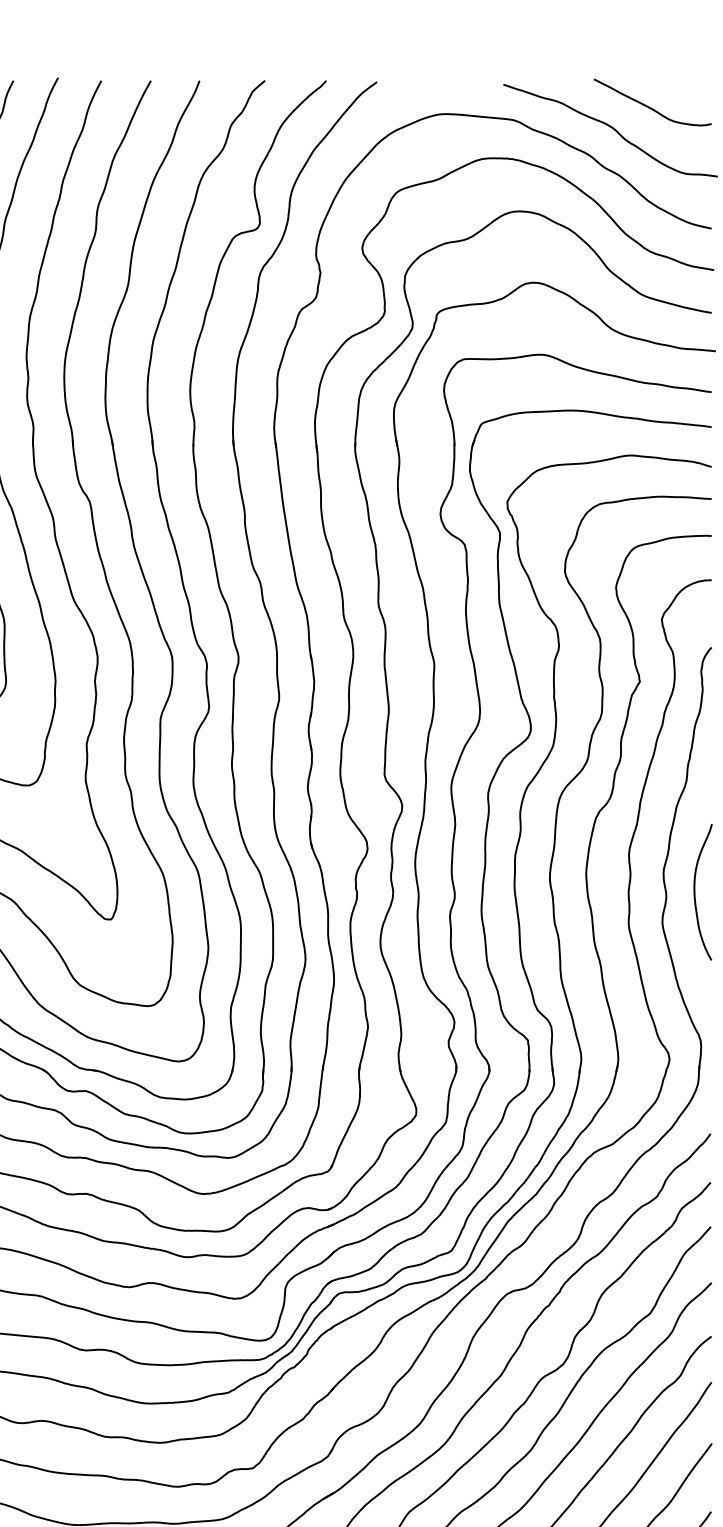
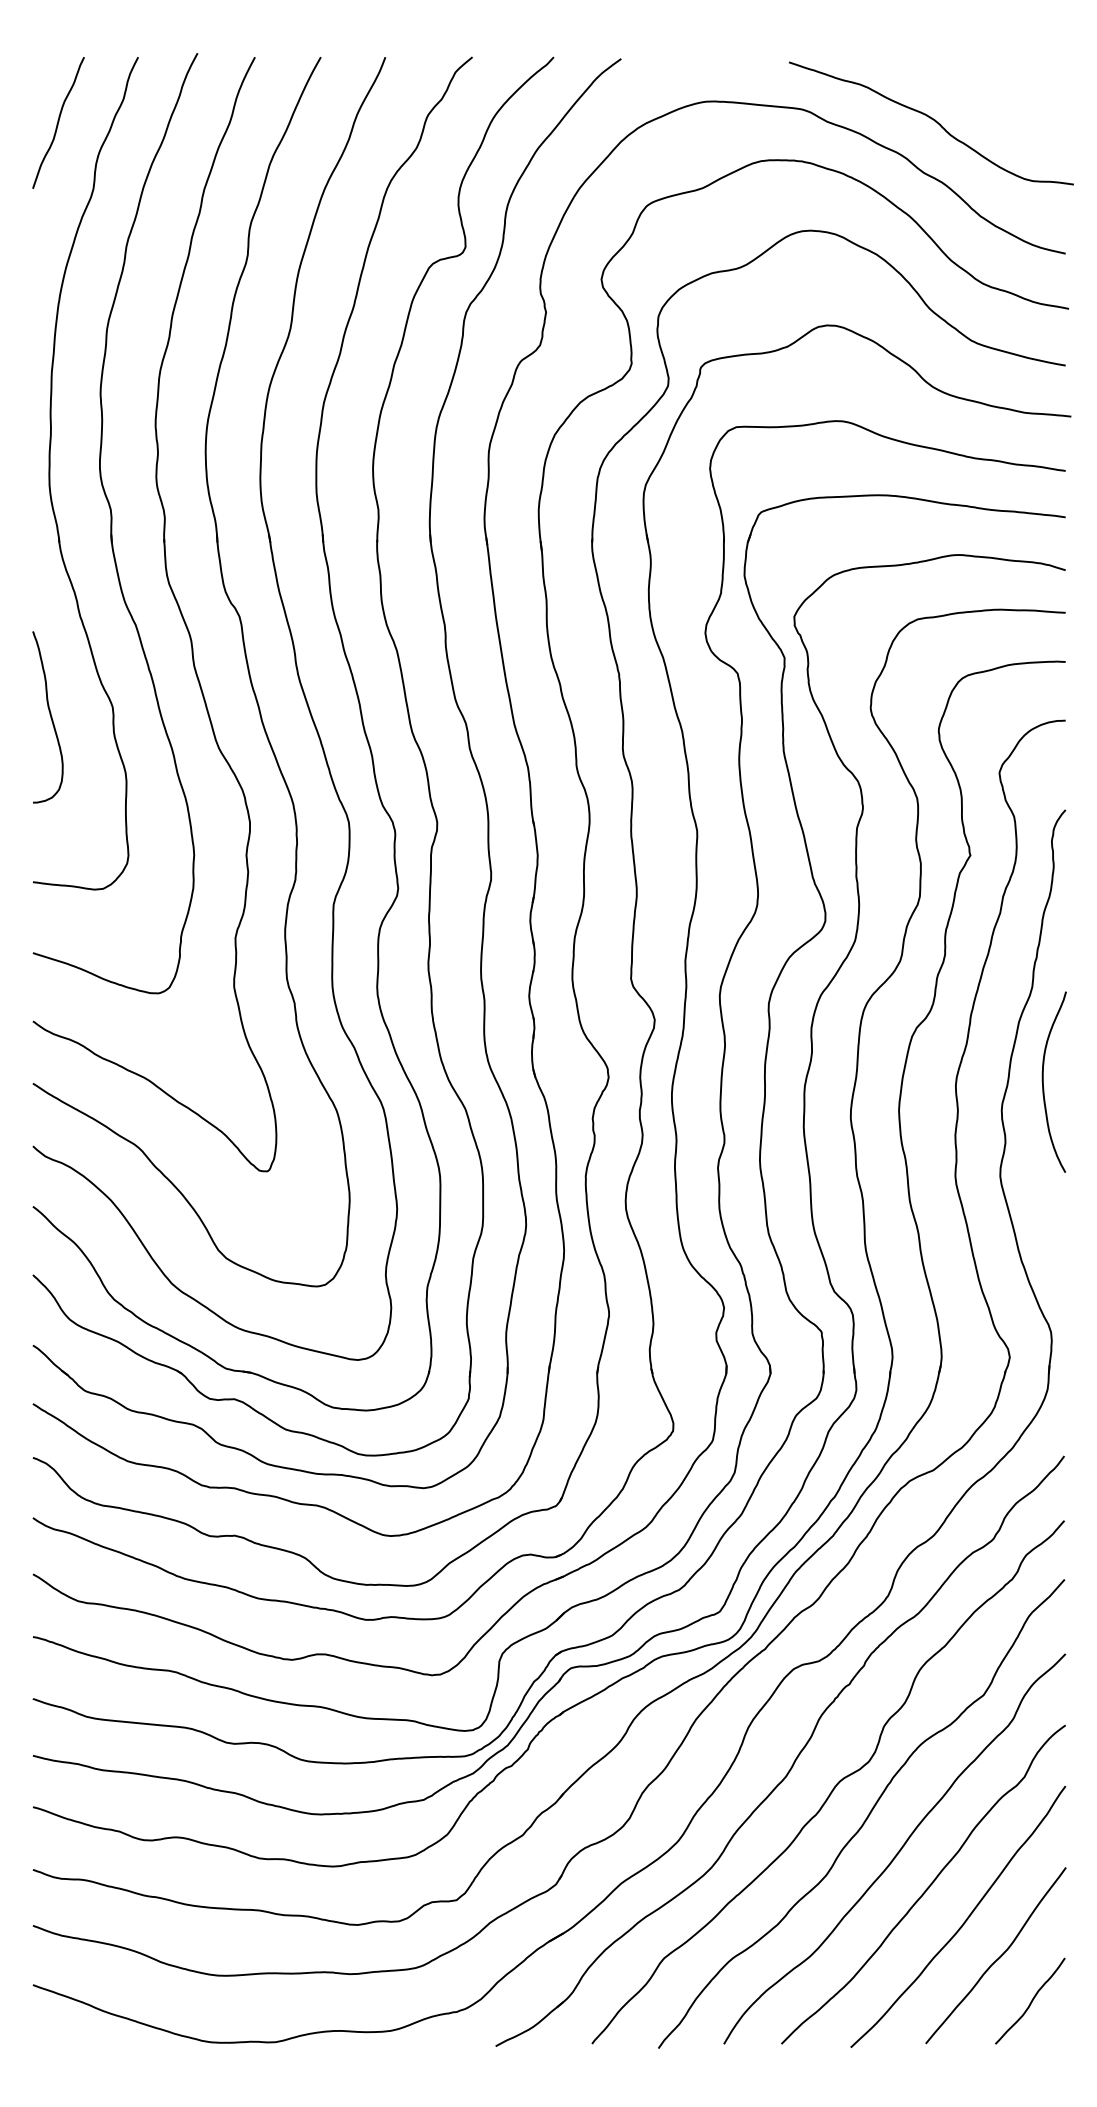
curve: (650, 107) -> (984, 92), removed
curve: (694, 891) -> (1043, 1081), moved

